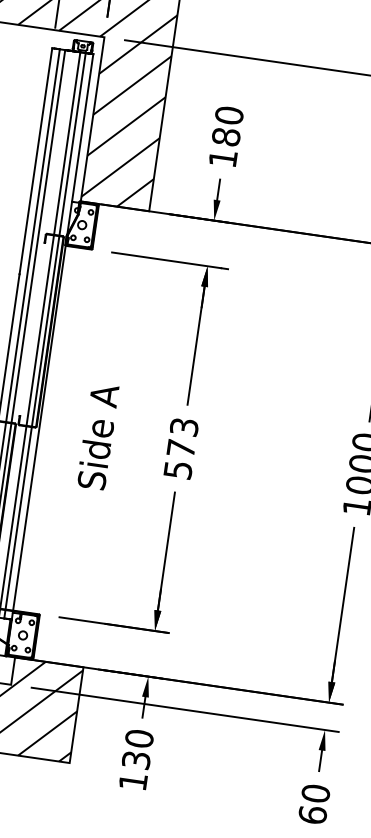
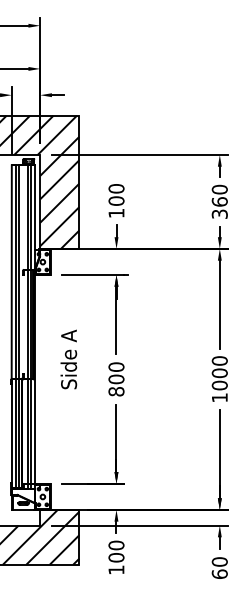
text: (226, 135) -> (116, 200), 180 -> 100
text: (97, 436) -> (68, 359), moved
text: (181, 448) -> (116, 379), 573 -> 800
text: (136, 759) -> (116, 557), 130 -> 100

